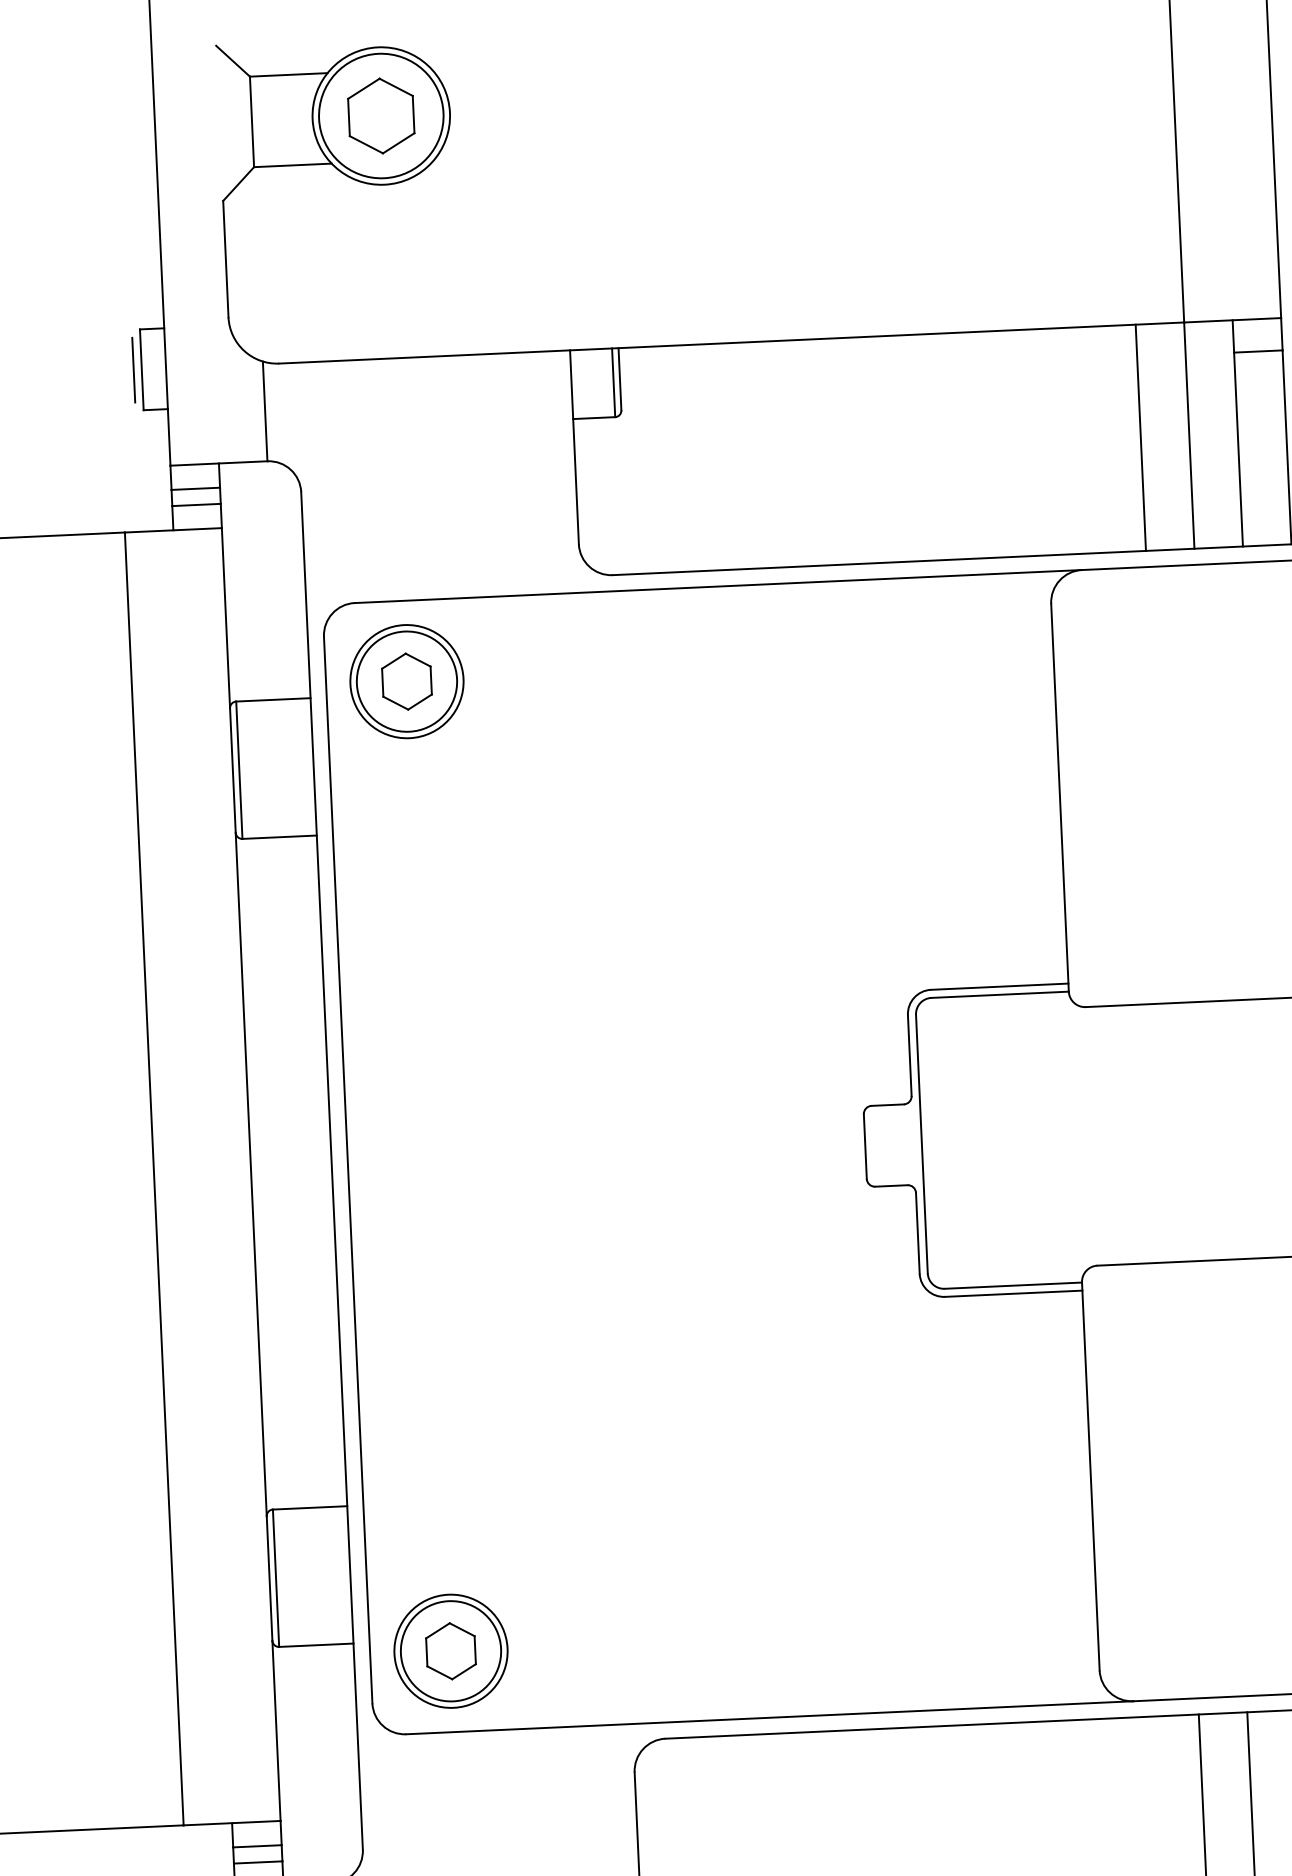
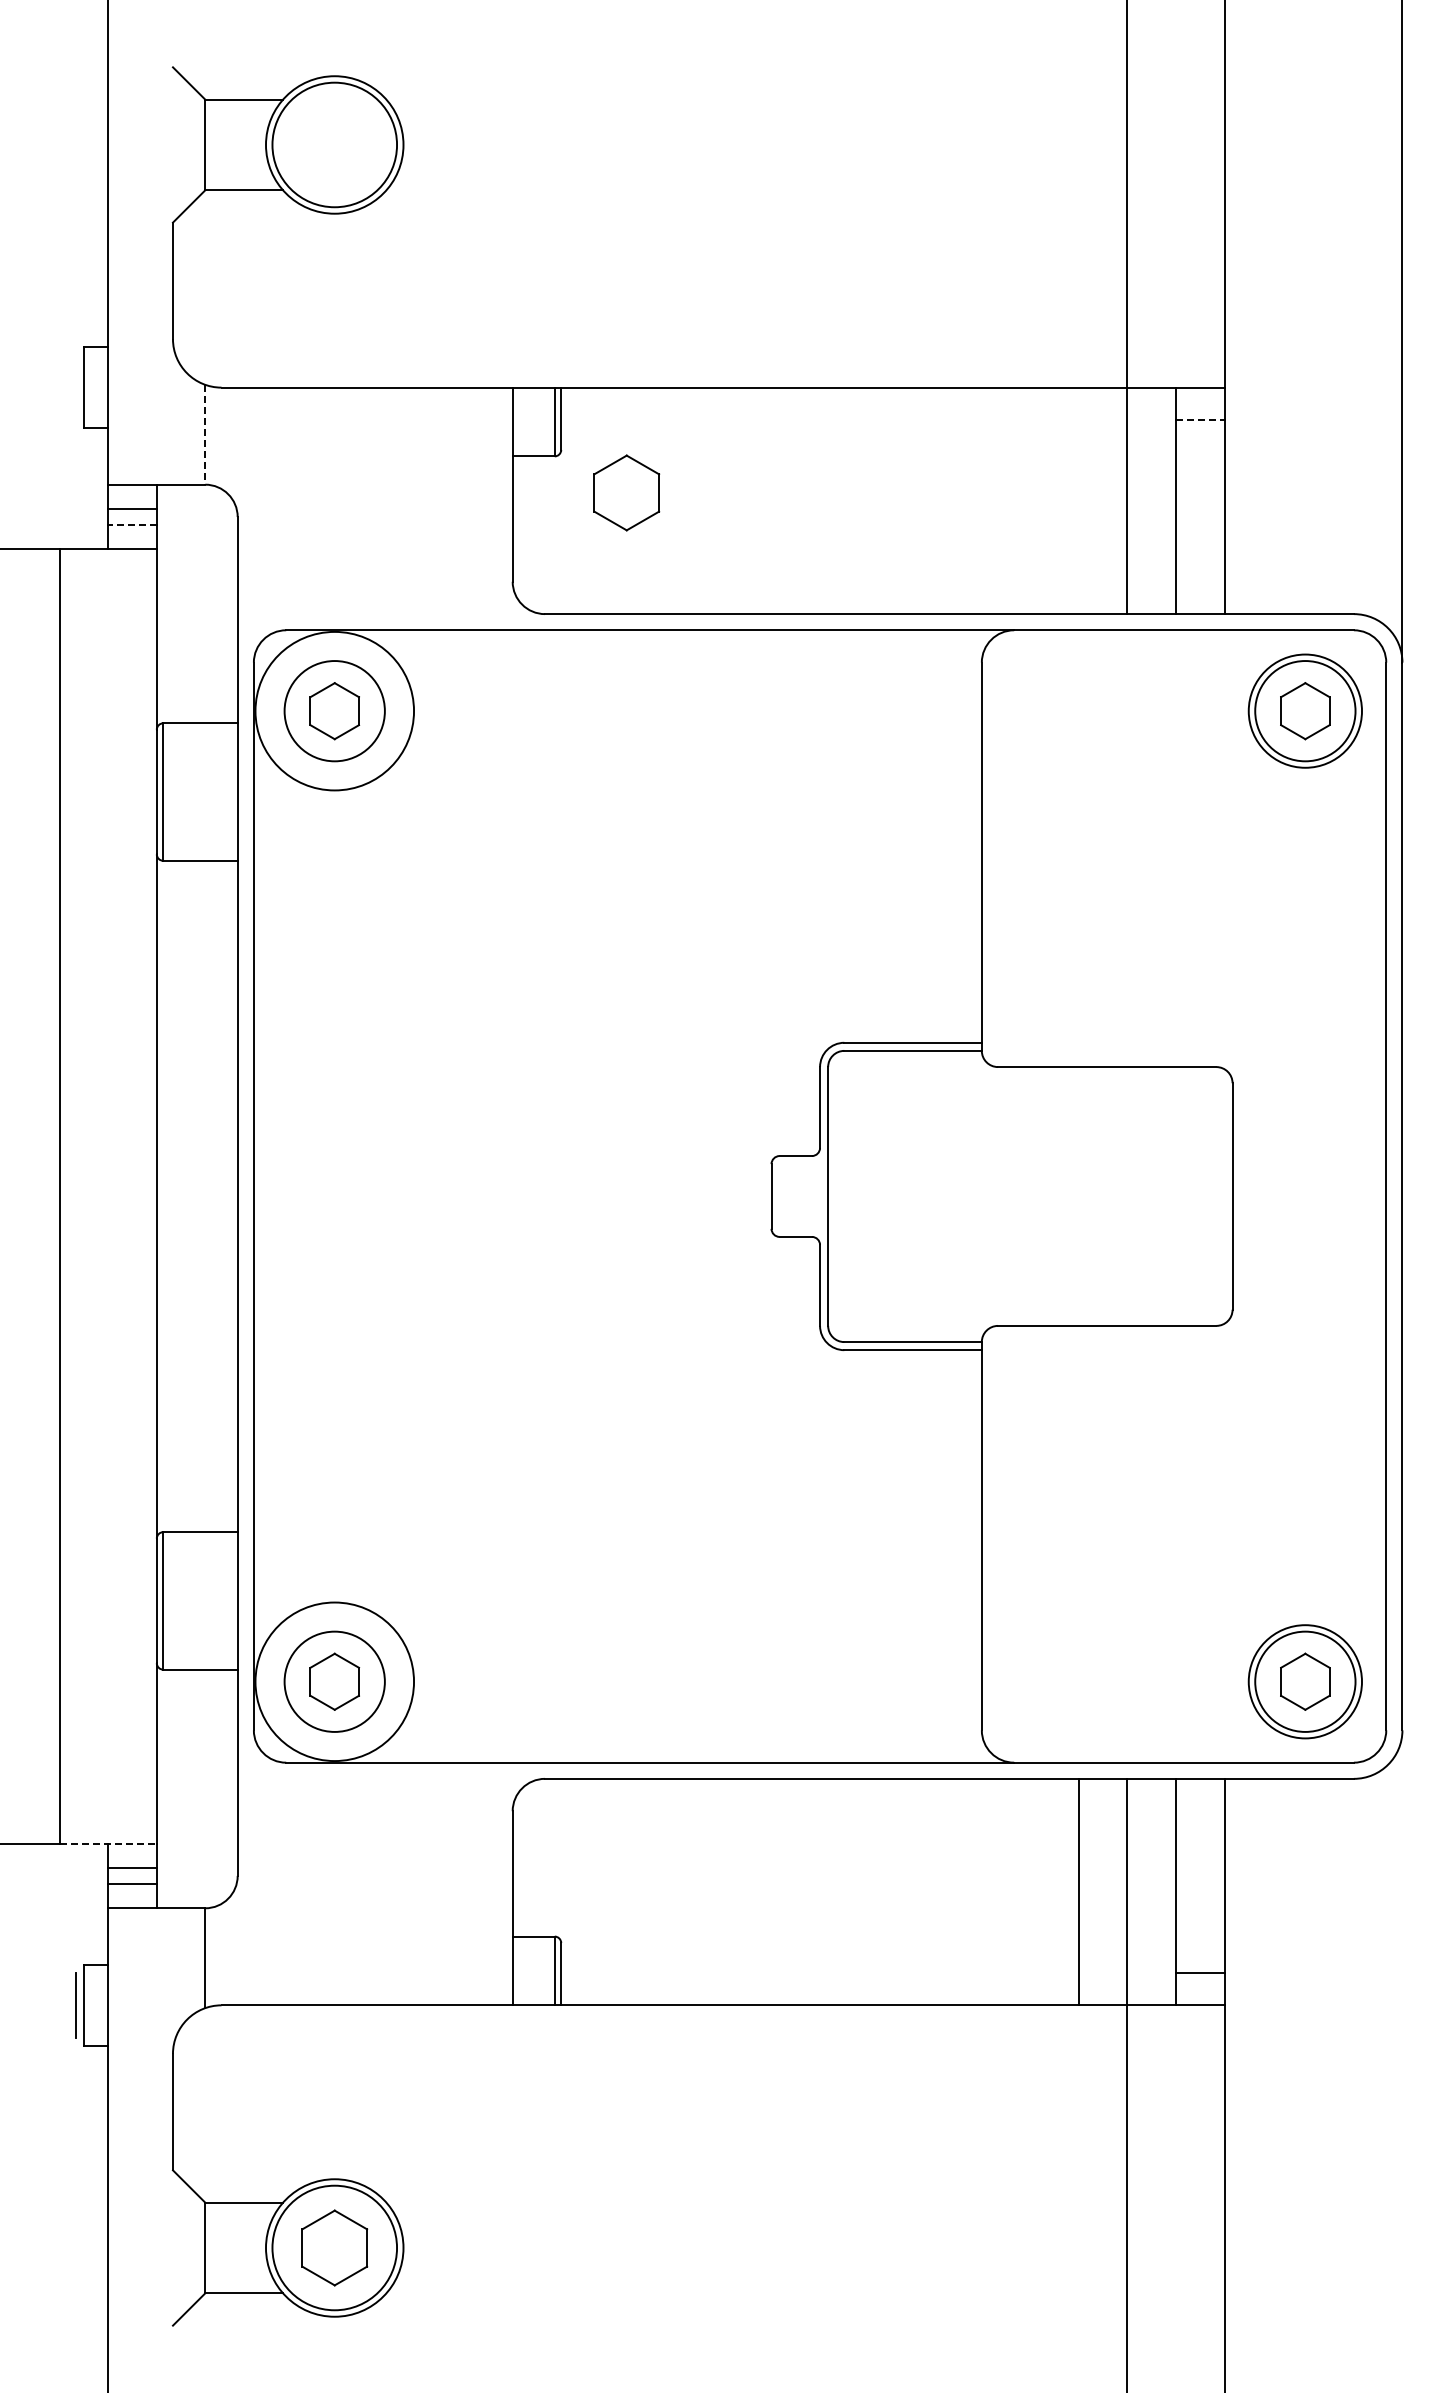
part: (381, 115) -> (626, 492), moved
line: (1258, 351) -> (1200, 419), solid -> dashed
line: (133, 370) -> (75, 387), removed
line: (265, 411) -> (205, 434), solid -> dashed
line: (1140, 437) -> (1078, 500), removed
line: (196, 505) -> (132, 525), solid -> dashed
circle: (406, 680) -> (334, 710), size x1.4
circle: (450, 1650) -> (334, 1681), size x1.4
line: (232, 1823) -> (108, 1843), solid -> dashed

